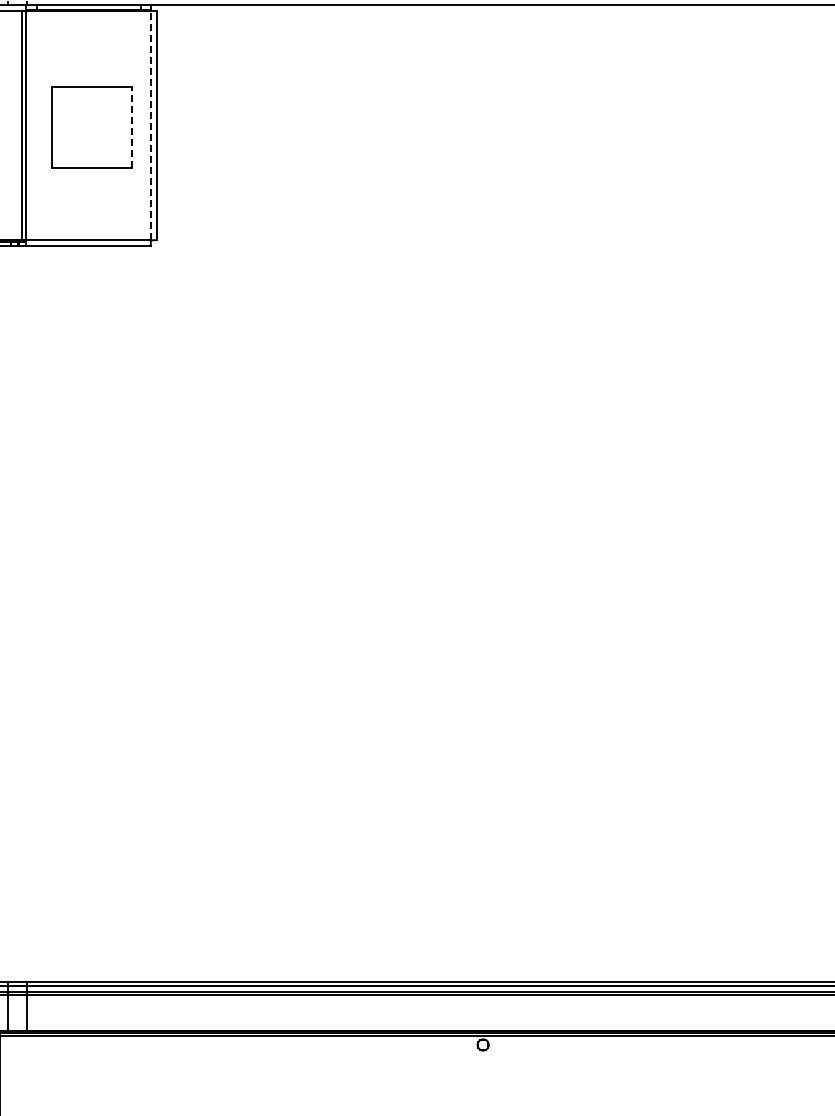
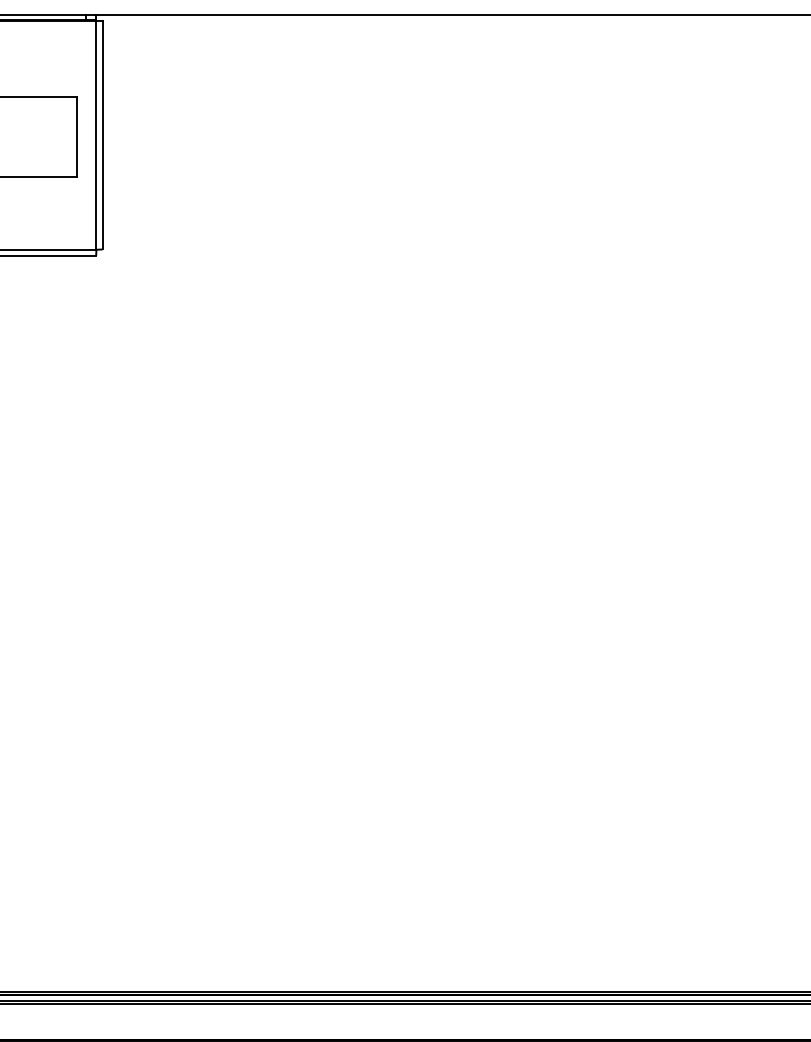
line: (150, 125) -> (95, 134), dashed -> solid
line: (131, 127) -> (76, 136), dashed -> solid

